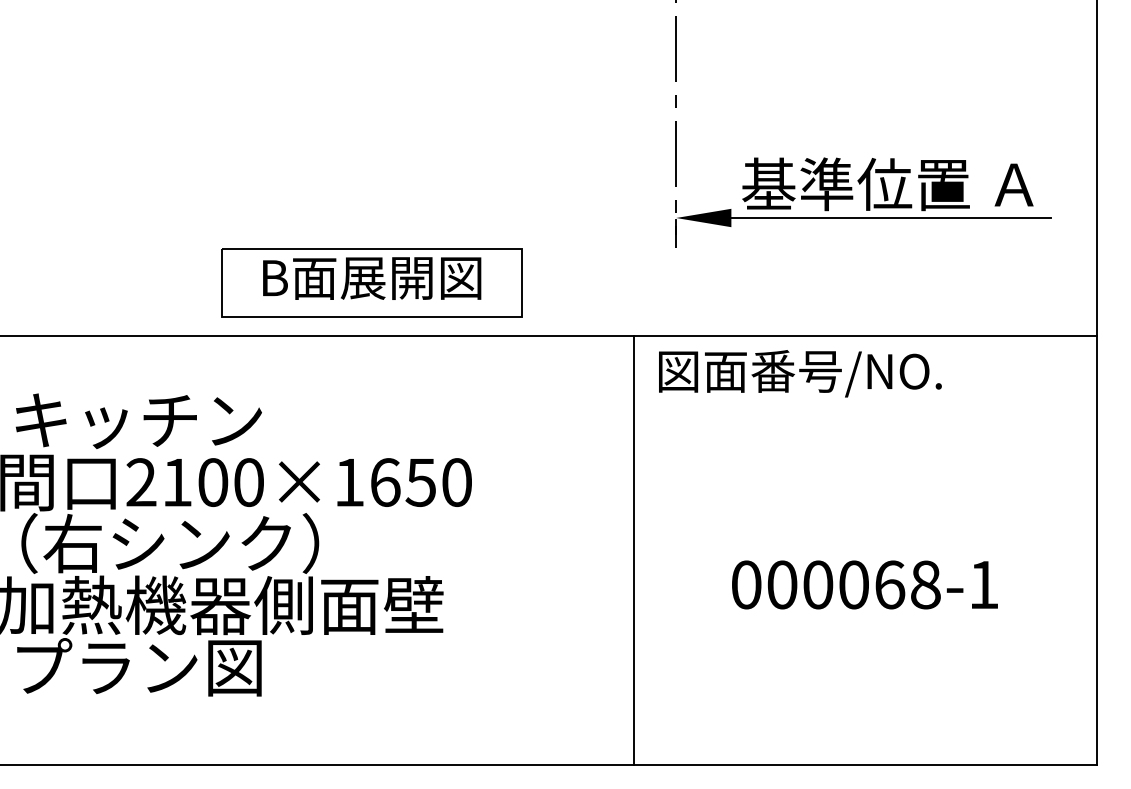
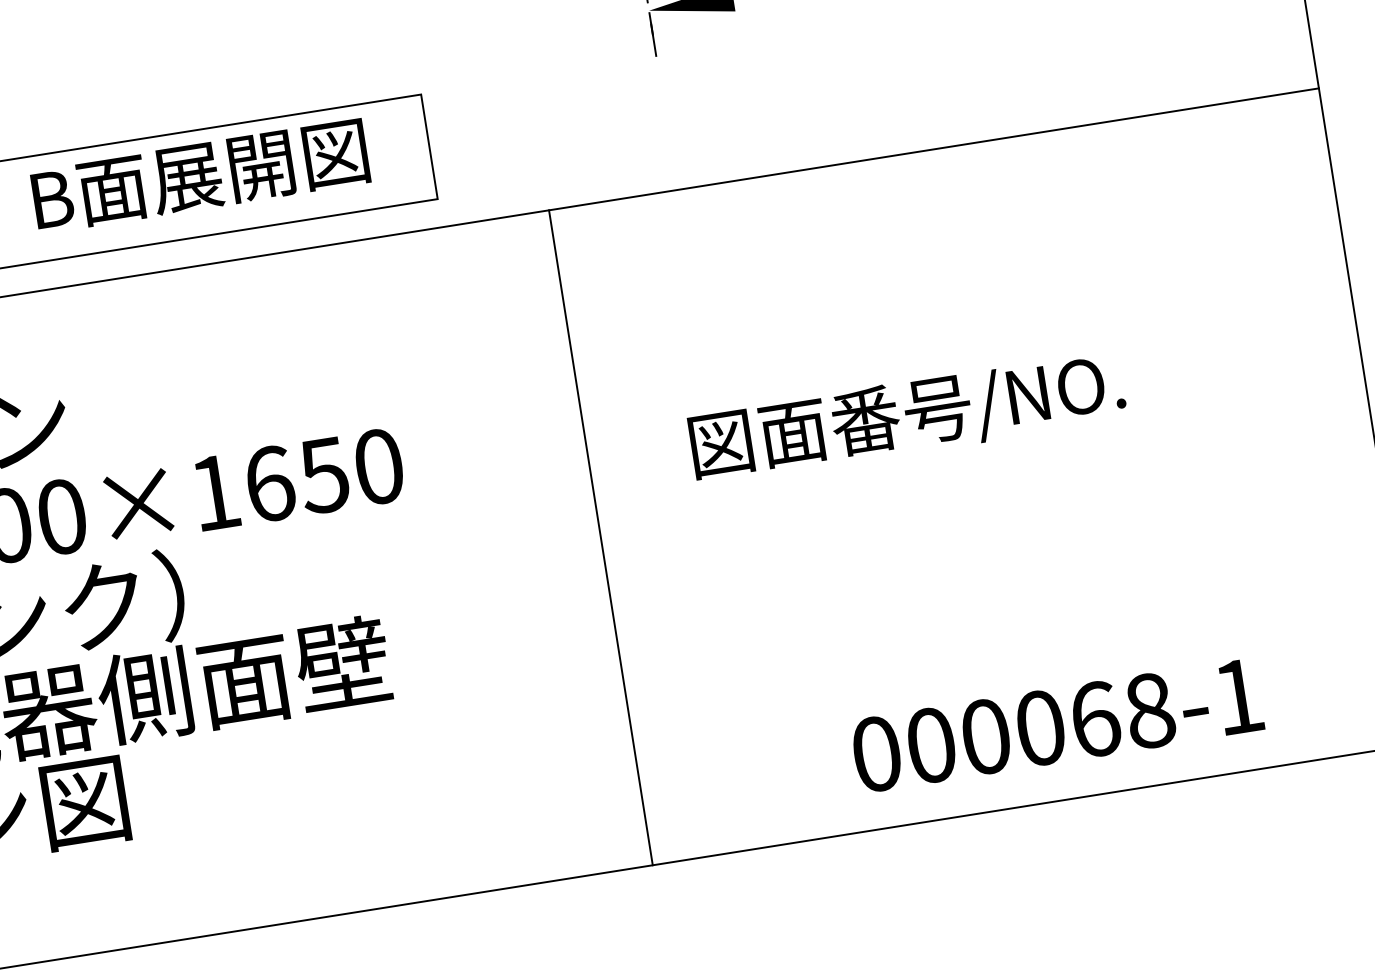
text: (800, 373) -> (907, 417), moved
line: (633, 550) -> (600, 537), moved
text: (864, 584) -> (1056, 724), moved

